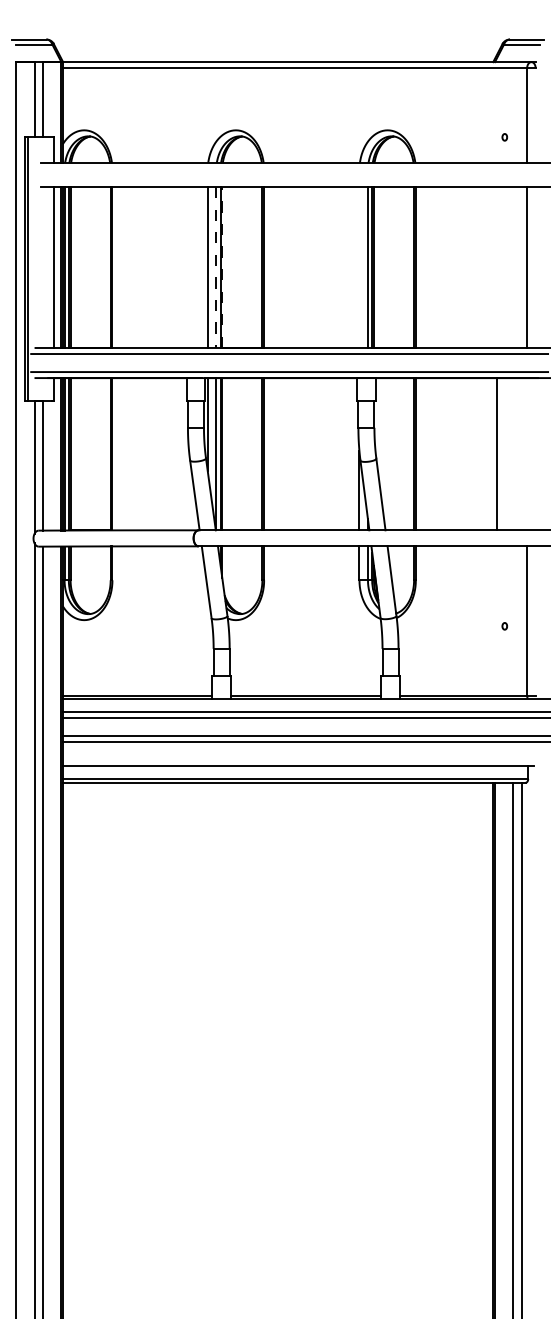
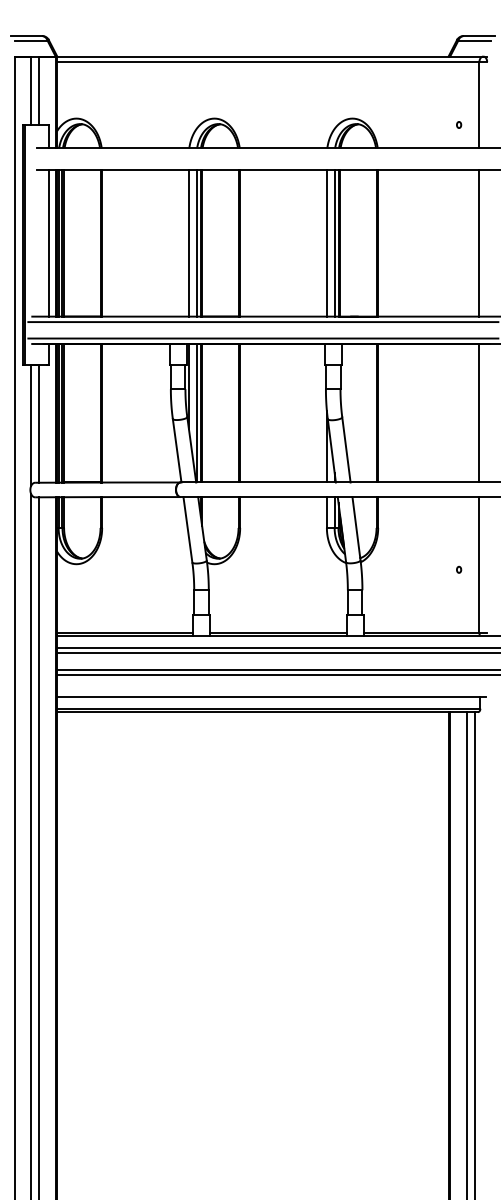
line: (222, 267) -> (202, 243), dashed -> solid
line: (359, 267) -> (326, 243), added
line: (216, 268) -> (196, 244), dashed -> solid
line: (497, 454) -> (479, 413), moved

